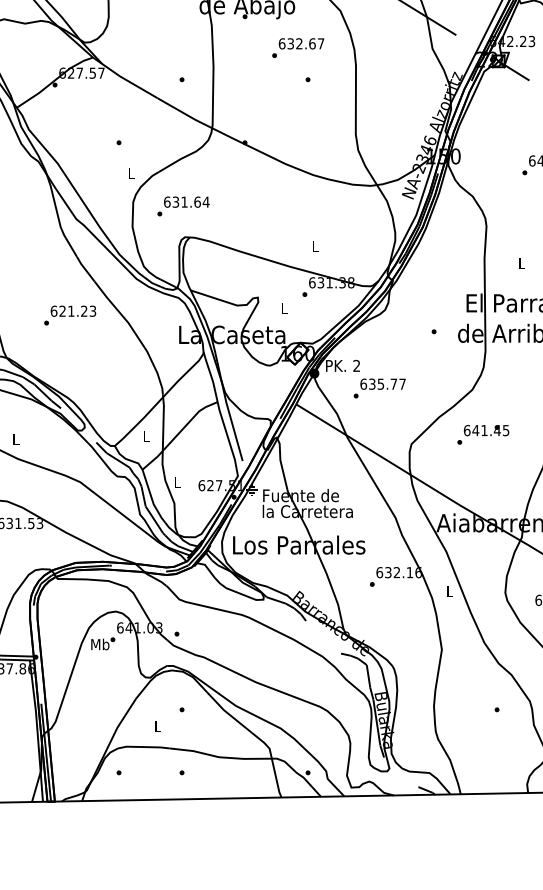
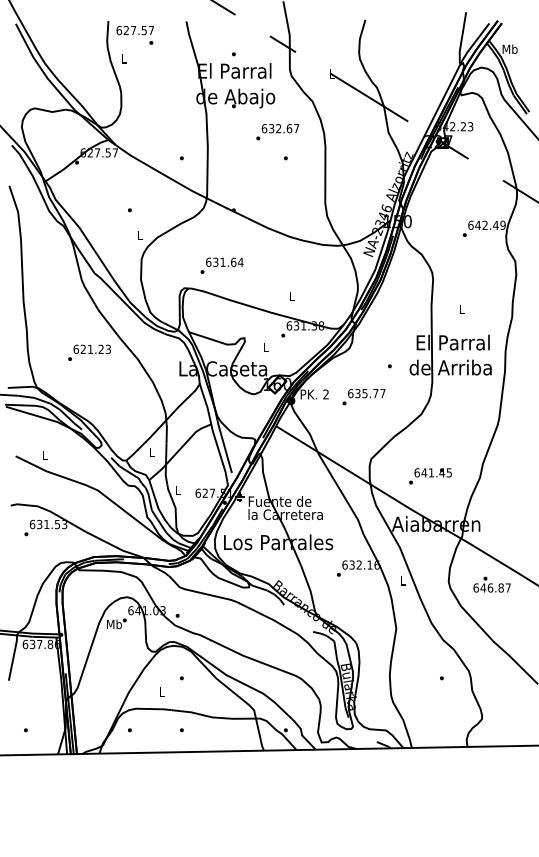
text: (182, 206) -> (221, 265), moved
text: (379, 388) -> (363, 397), moved
text: (483, 435) -> (430, 476), moved

